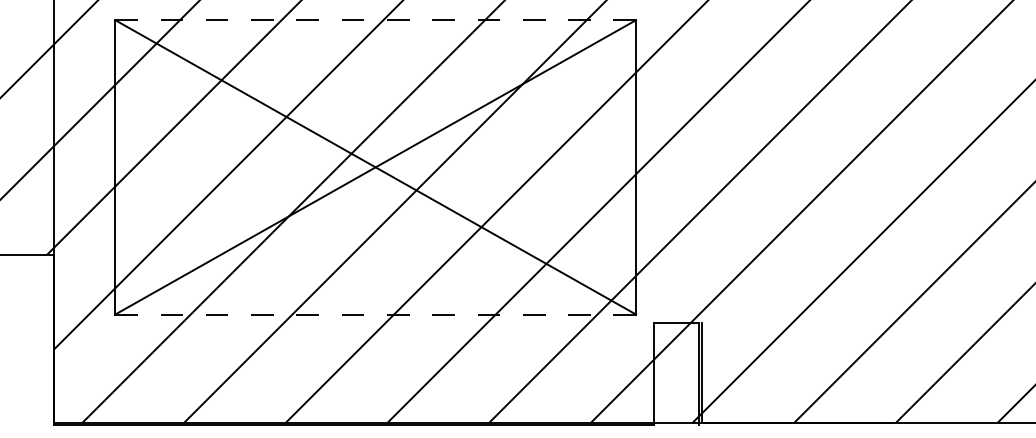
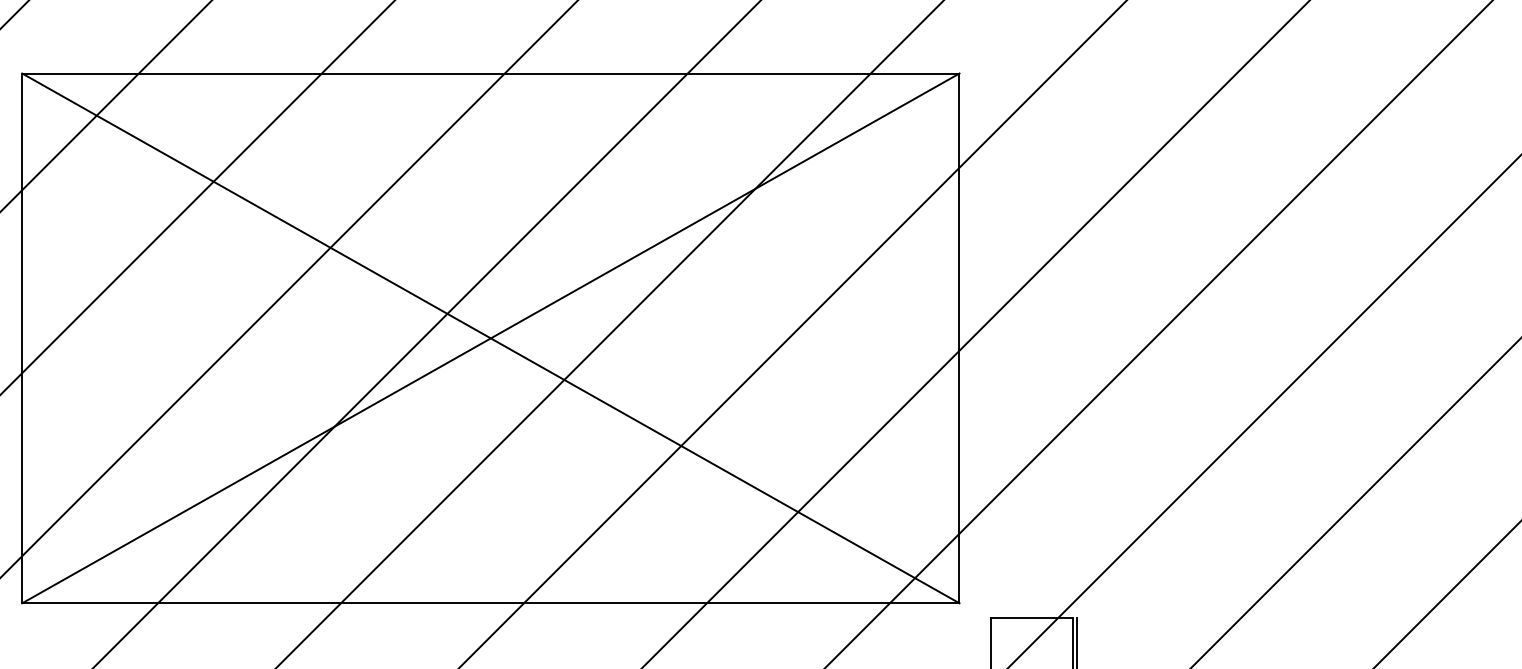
line: (375, 20) -> (490, 74), dashed -> solid
line: (375, 314) -> (490, 603), dashed -> solid

